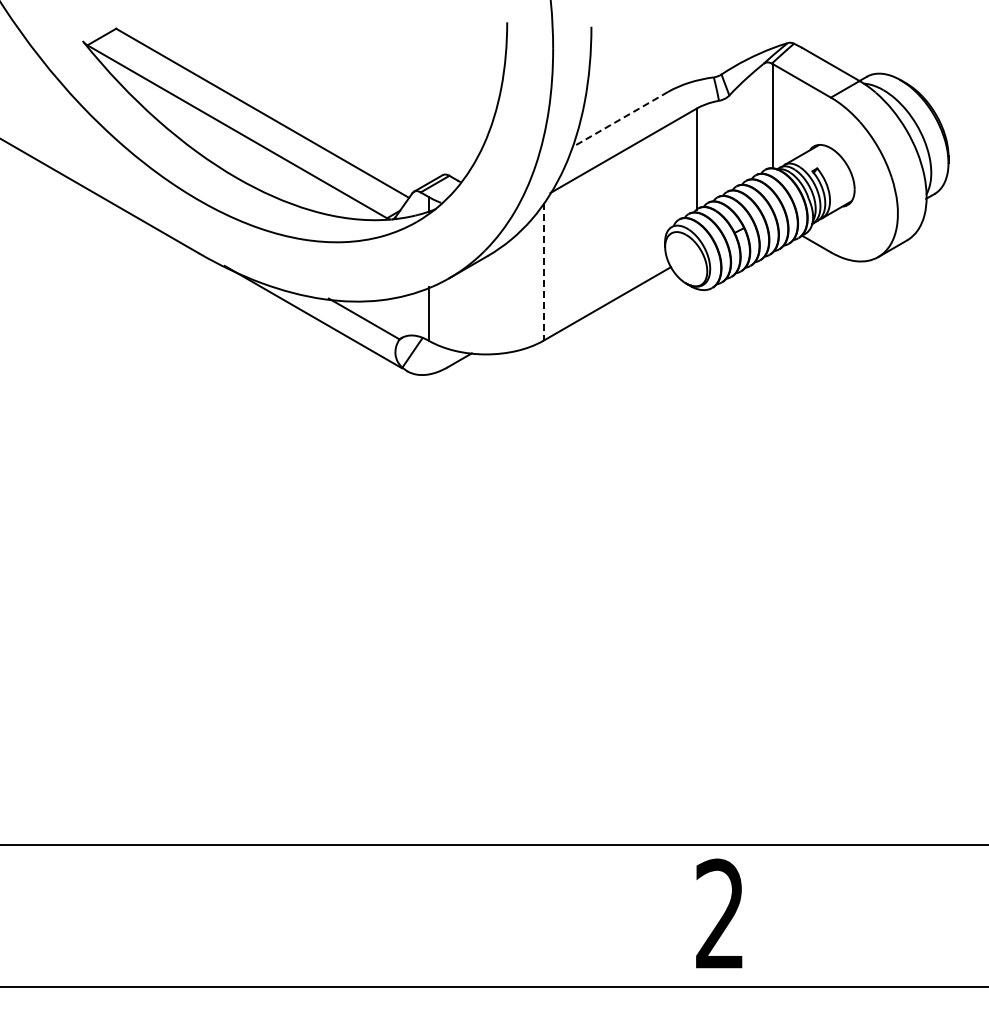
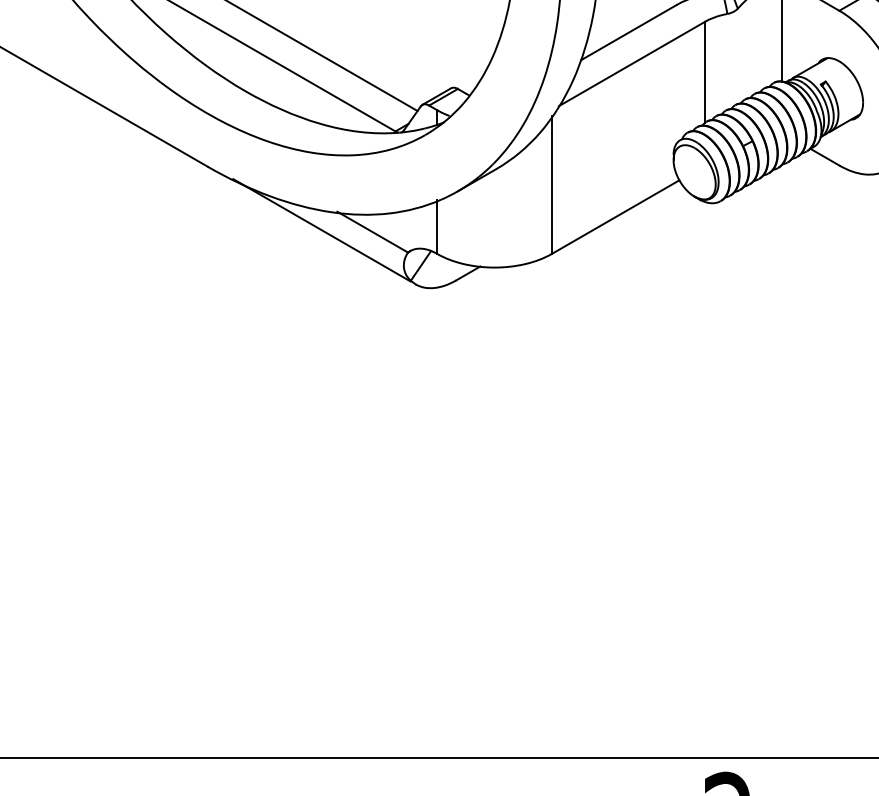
line: (619, 119) -> (627, 32), dashed -> solid
line: (543, 271) -> (551, 184), dashed -> solid

